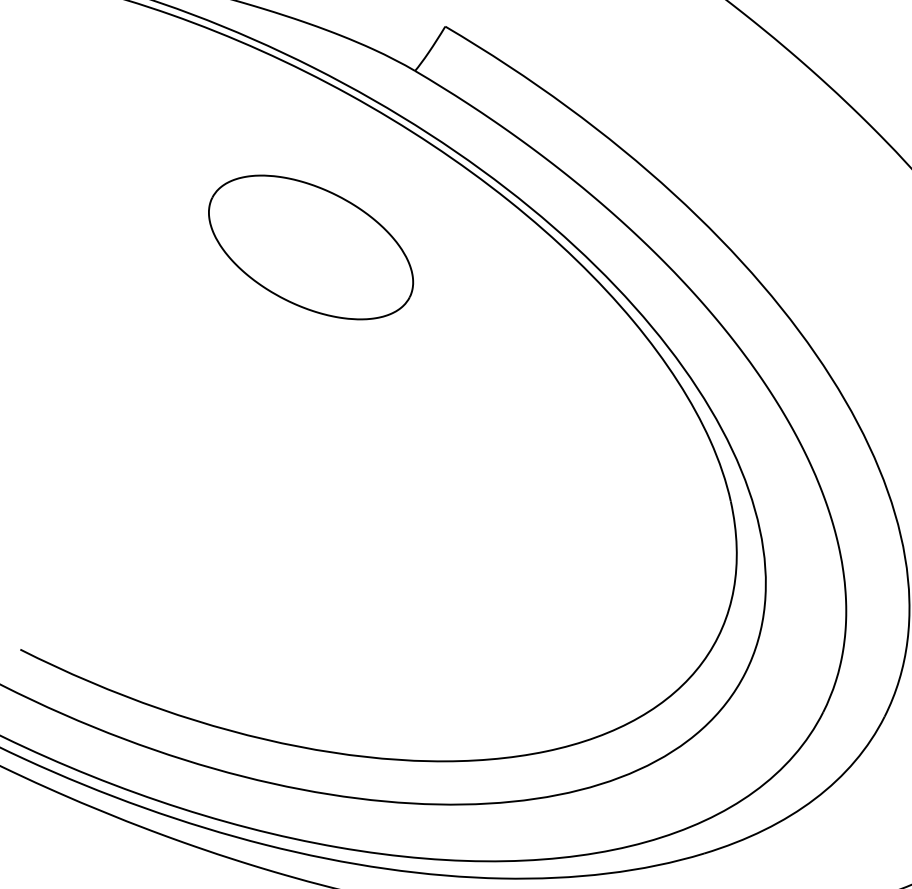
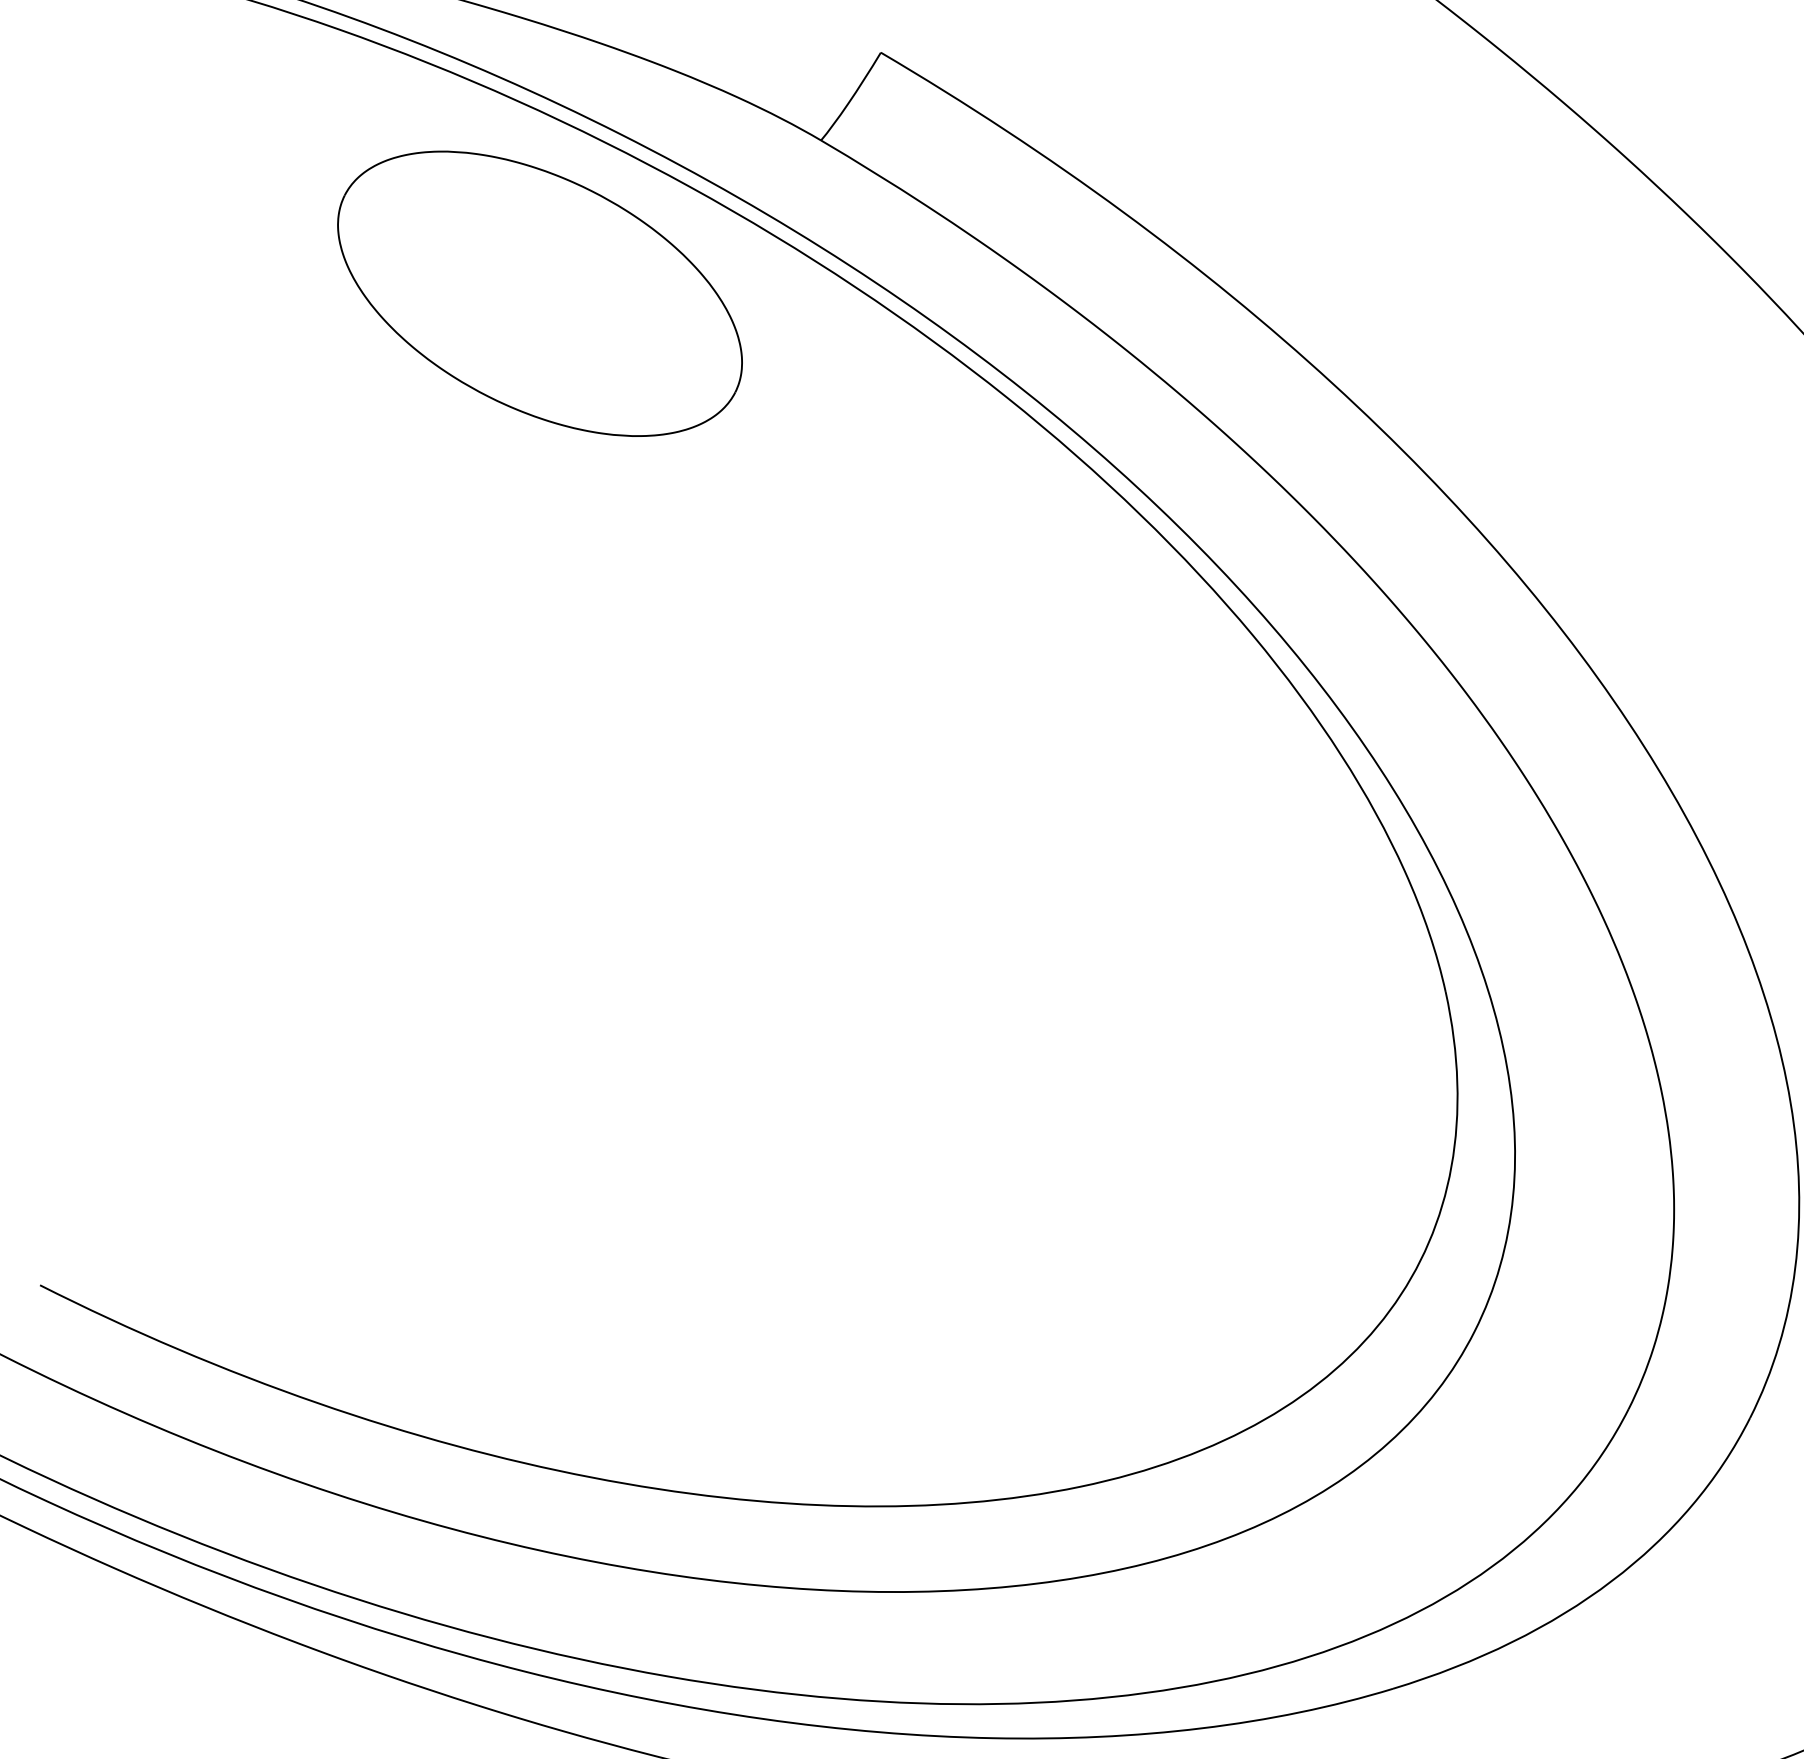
part: (311, 247) -> (540, 293), moved

